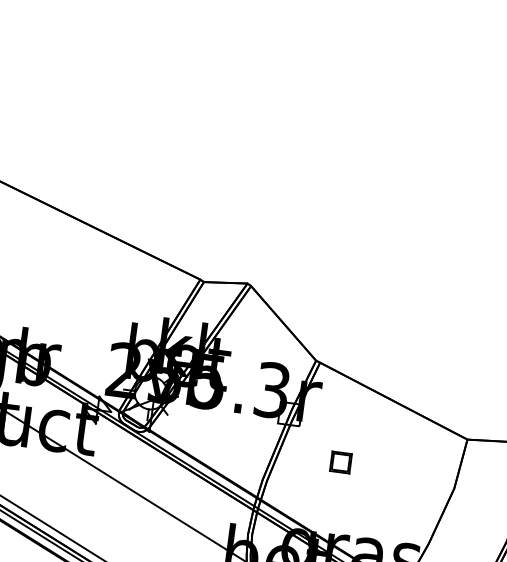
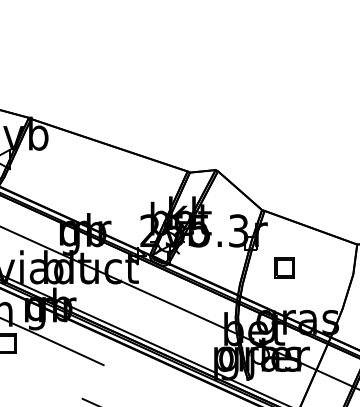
part: (340, 461) -> (284, 267), size x1.67

